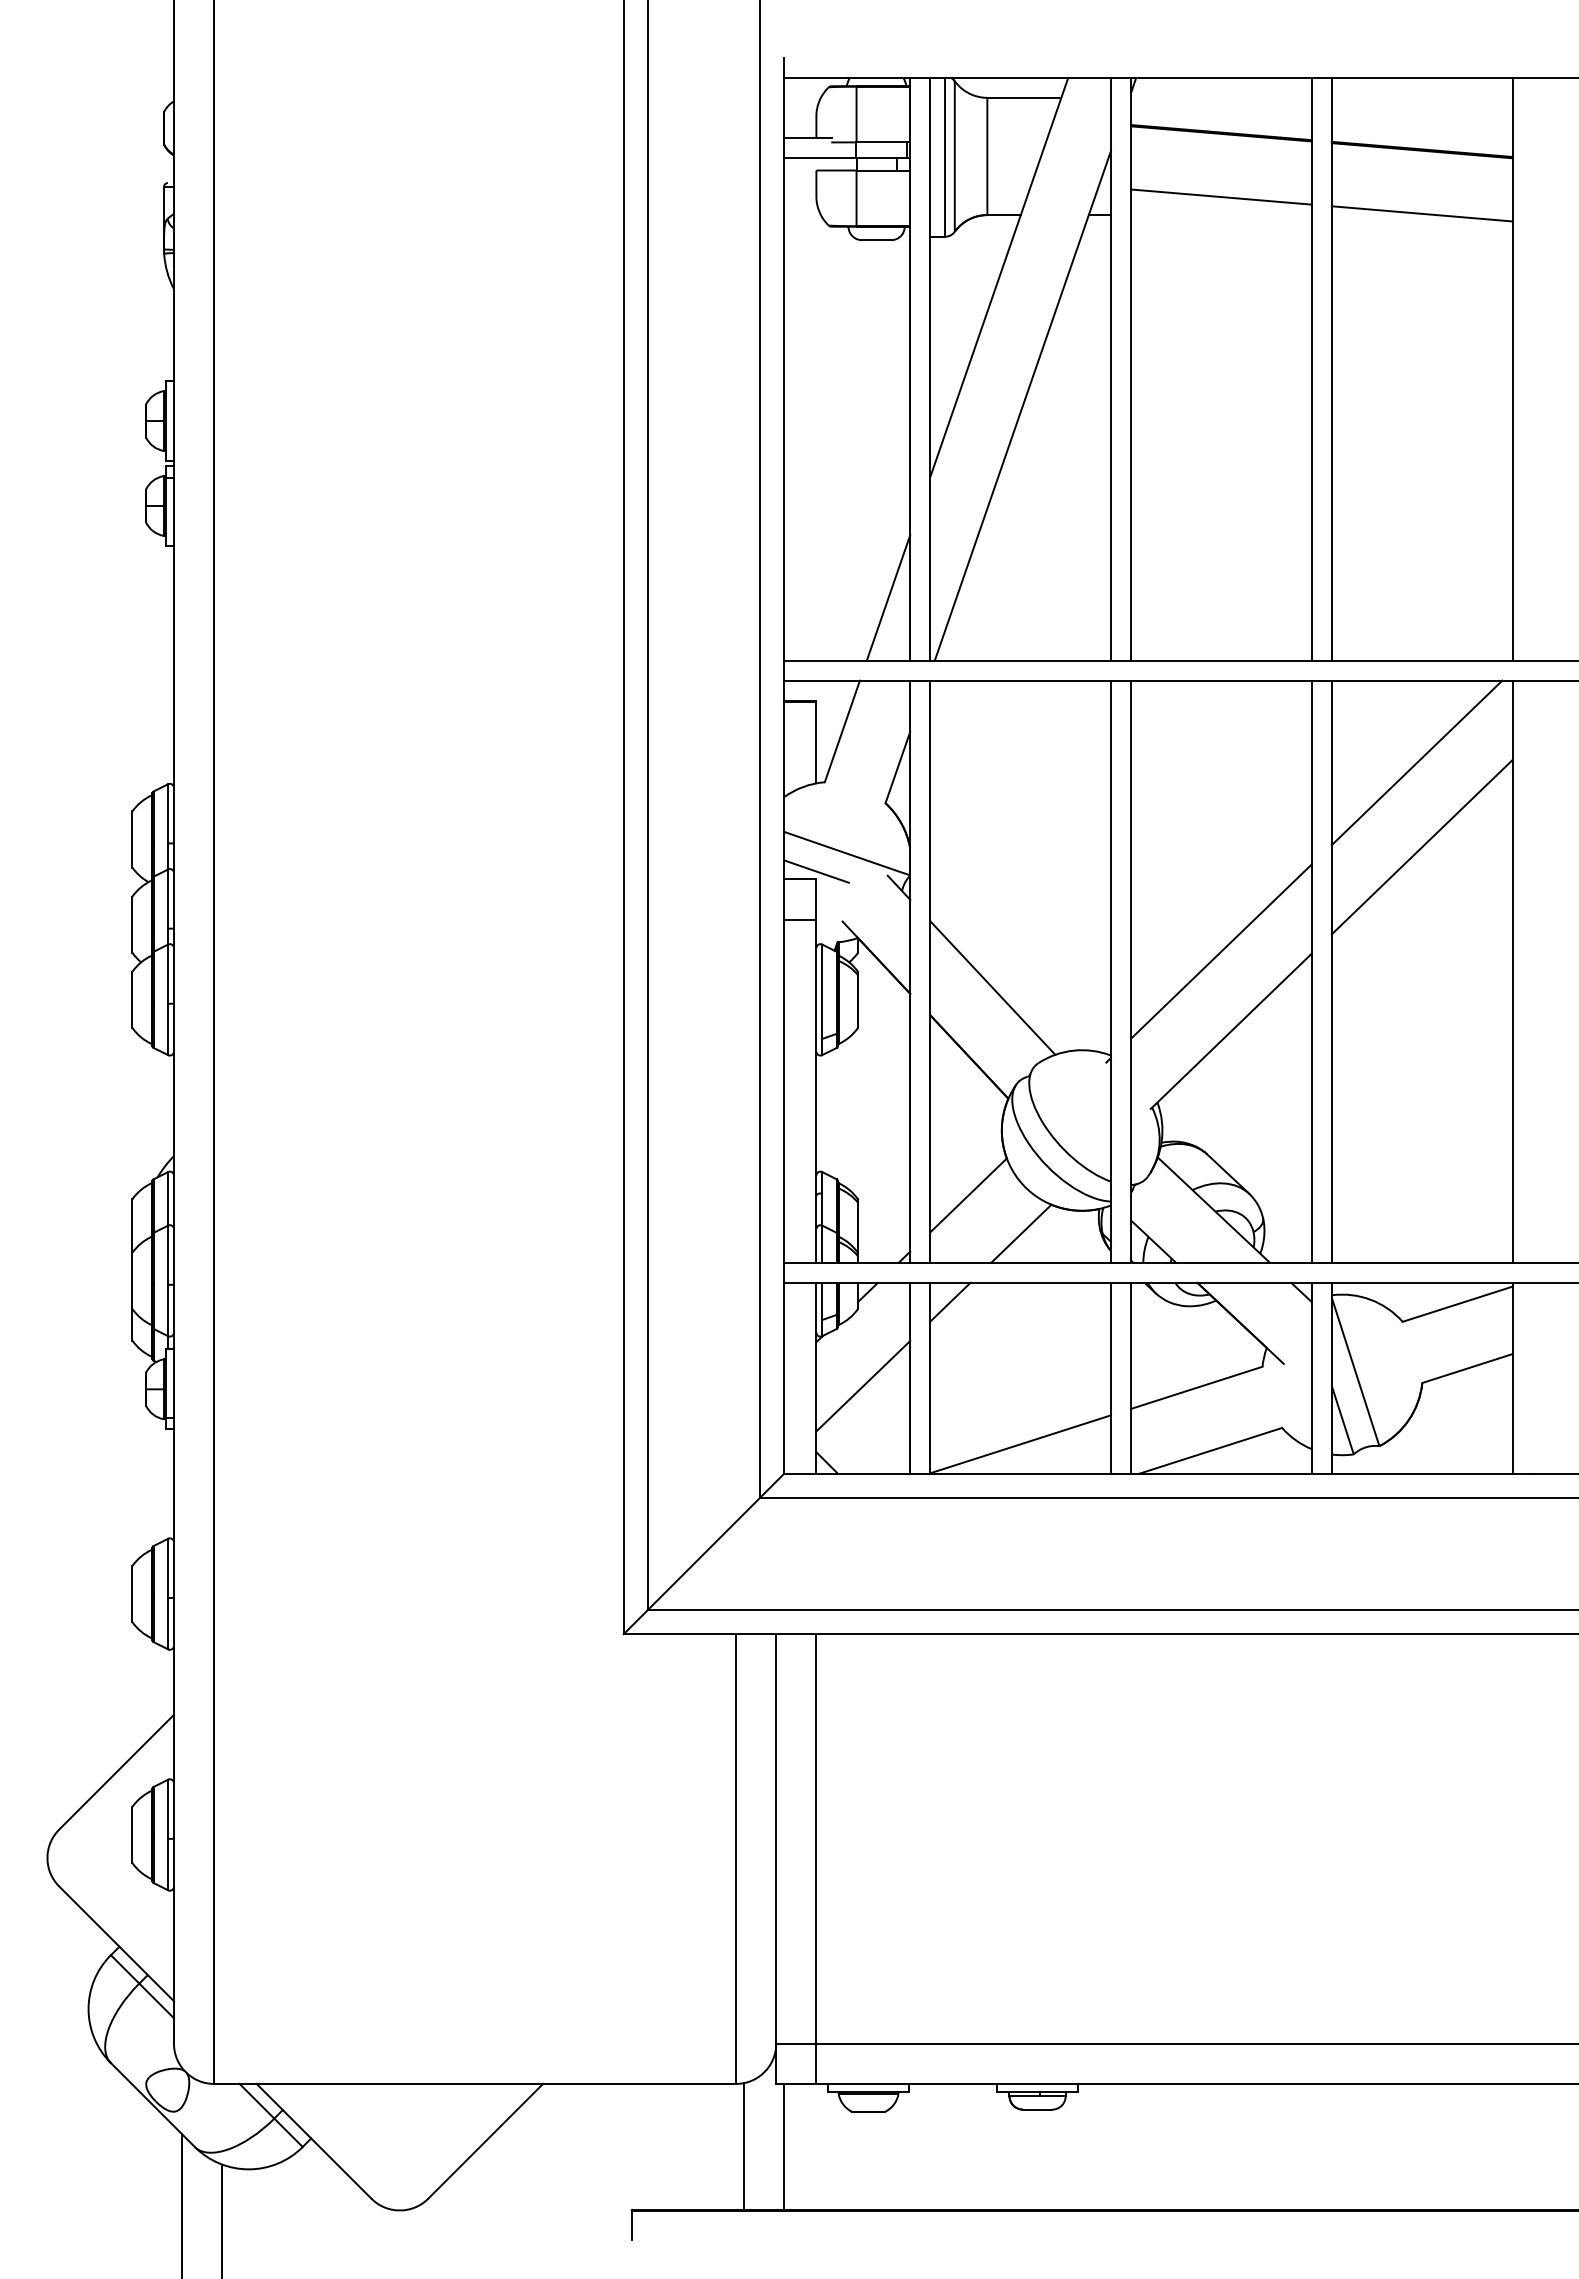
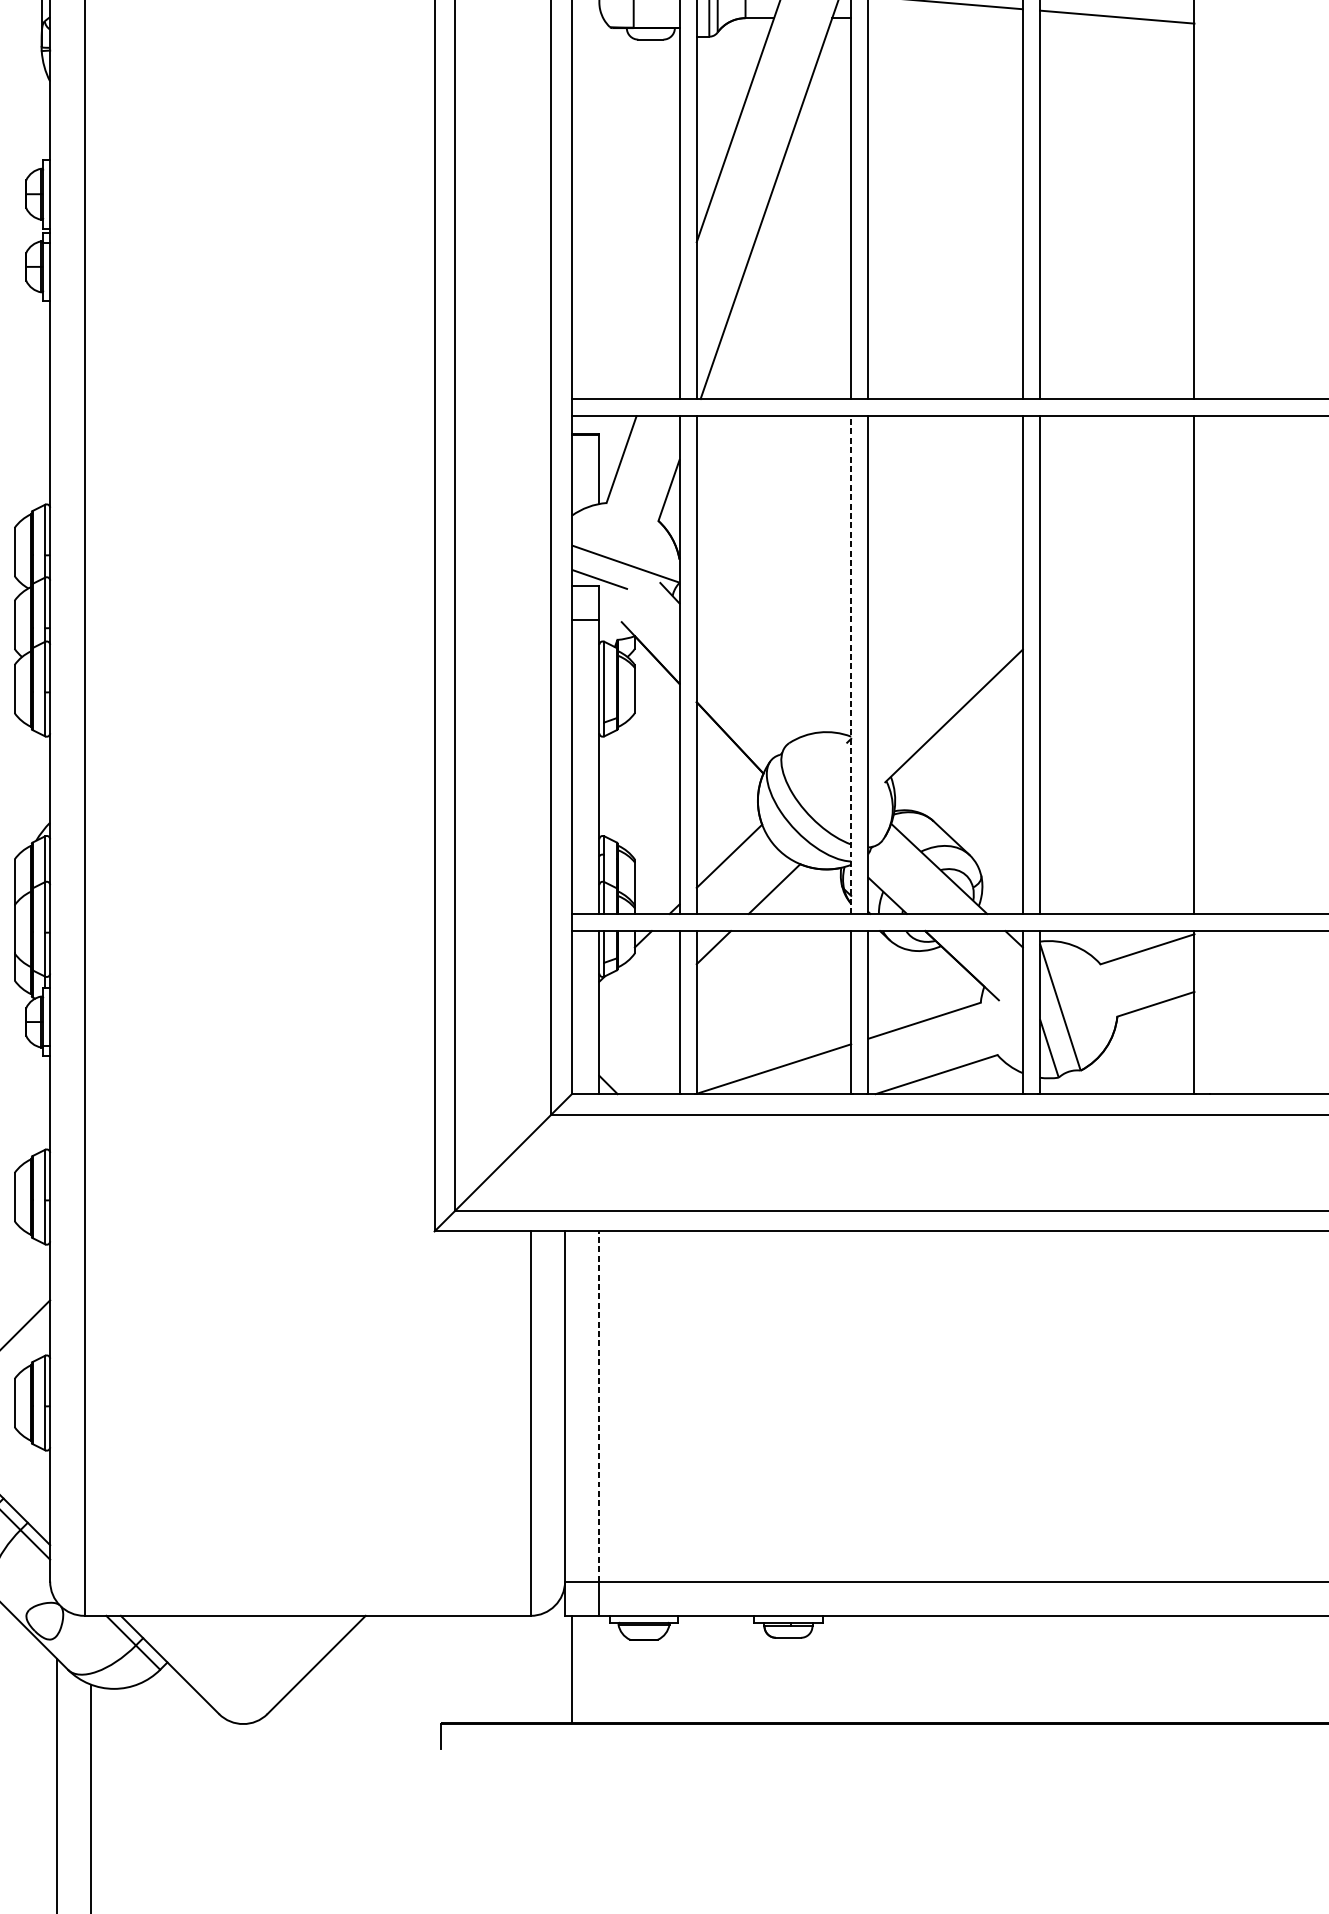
line: (888, 597) -> (661, 345), removed
line: (1416, 762) -> (1112, 486), removed
line: (1421, 847) -> (1116, 558), removed
line: (1221, 951) -> (945, 647), removed
line: (1110, 971) -> (850, 664), solid -> dashed
line: (992, 987) -> (749, 678), removed
line: (863, 1385) -> (639, 1018), removed
line: (816, 1839) -> (599, 1406), solid -> dashed
line: (744, 2146) -> (537, 1669), removed

